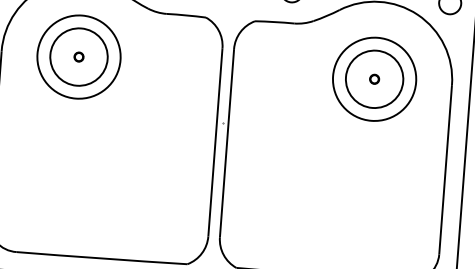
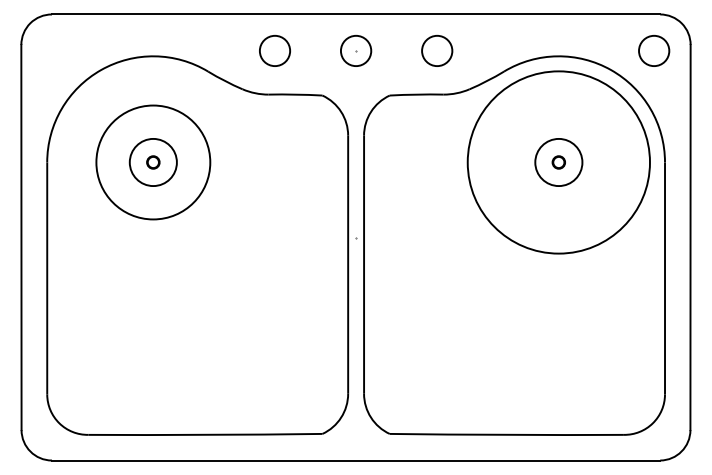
circle: (79, 57) -> (153, 162), size x0.6
circle: (374, 79) -> (558, 162), size x0.6
circle: (374, 79) -> (558, 162), size x1.6

